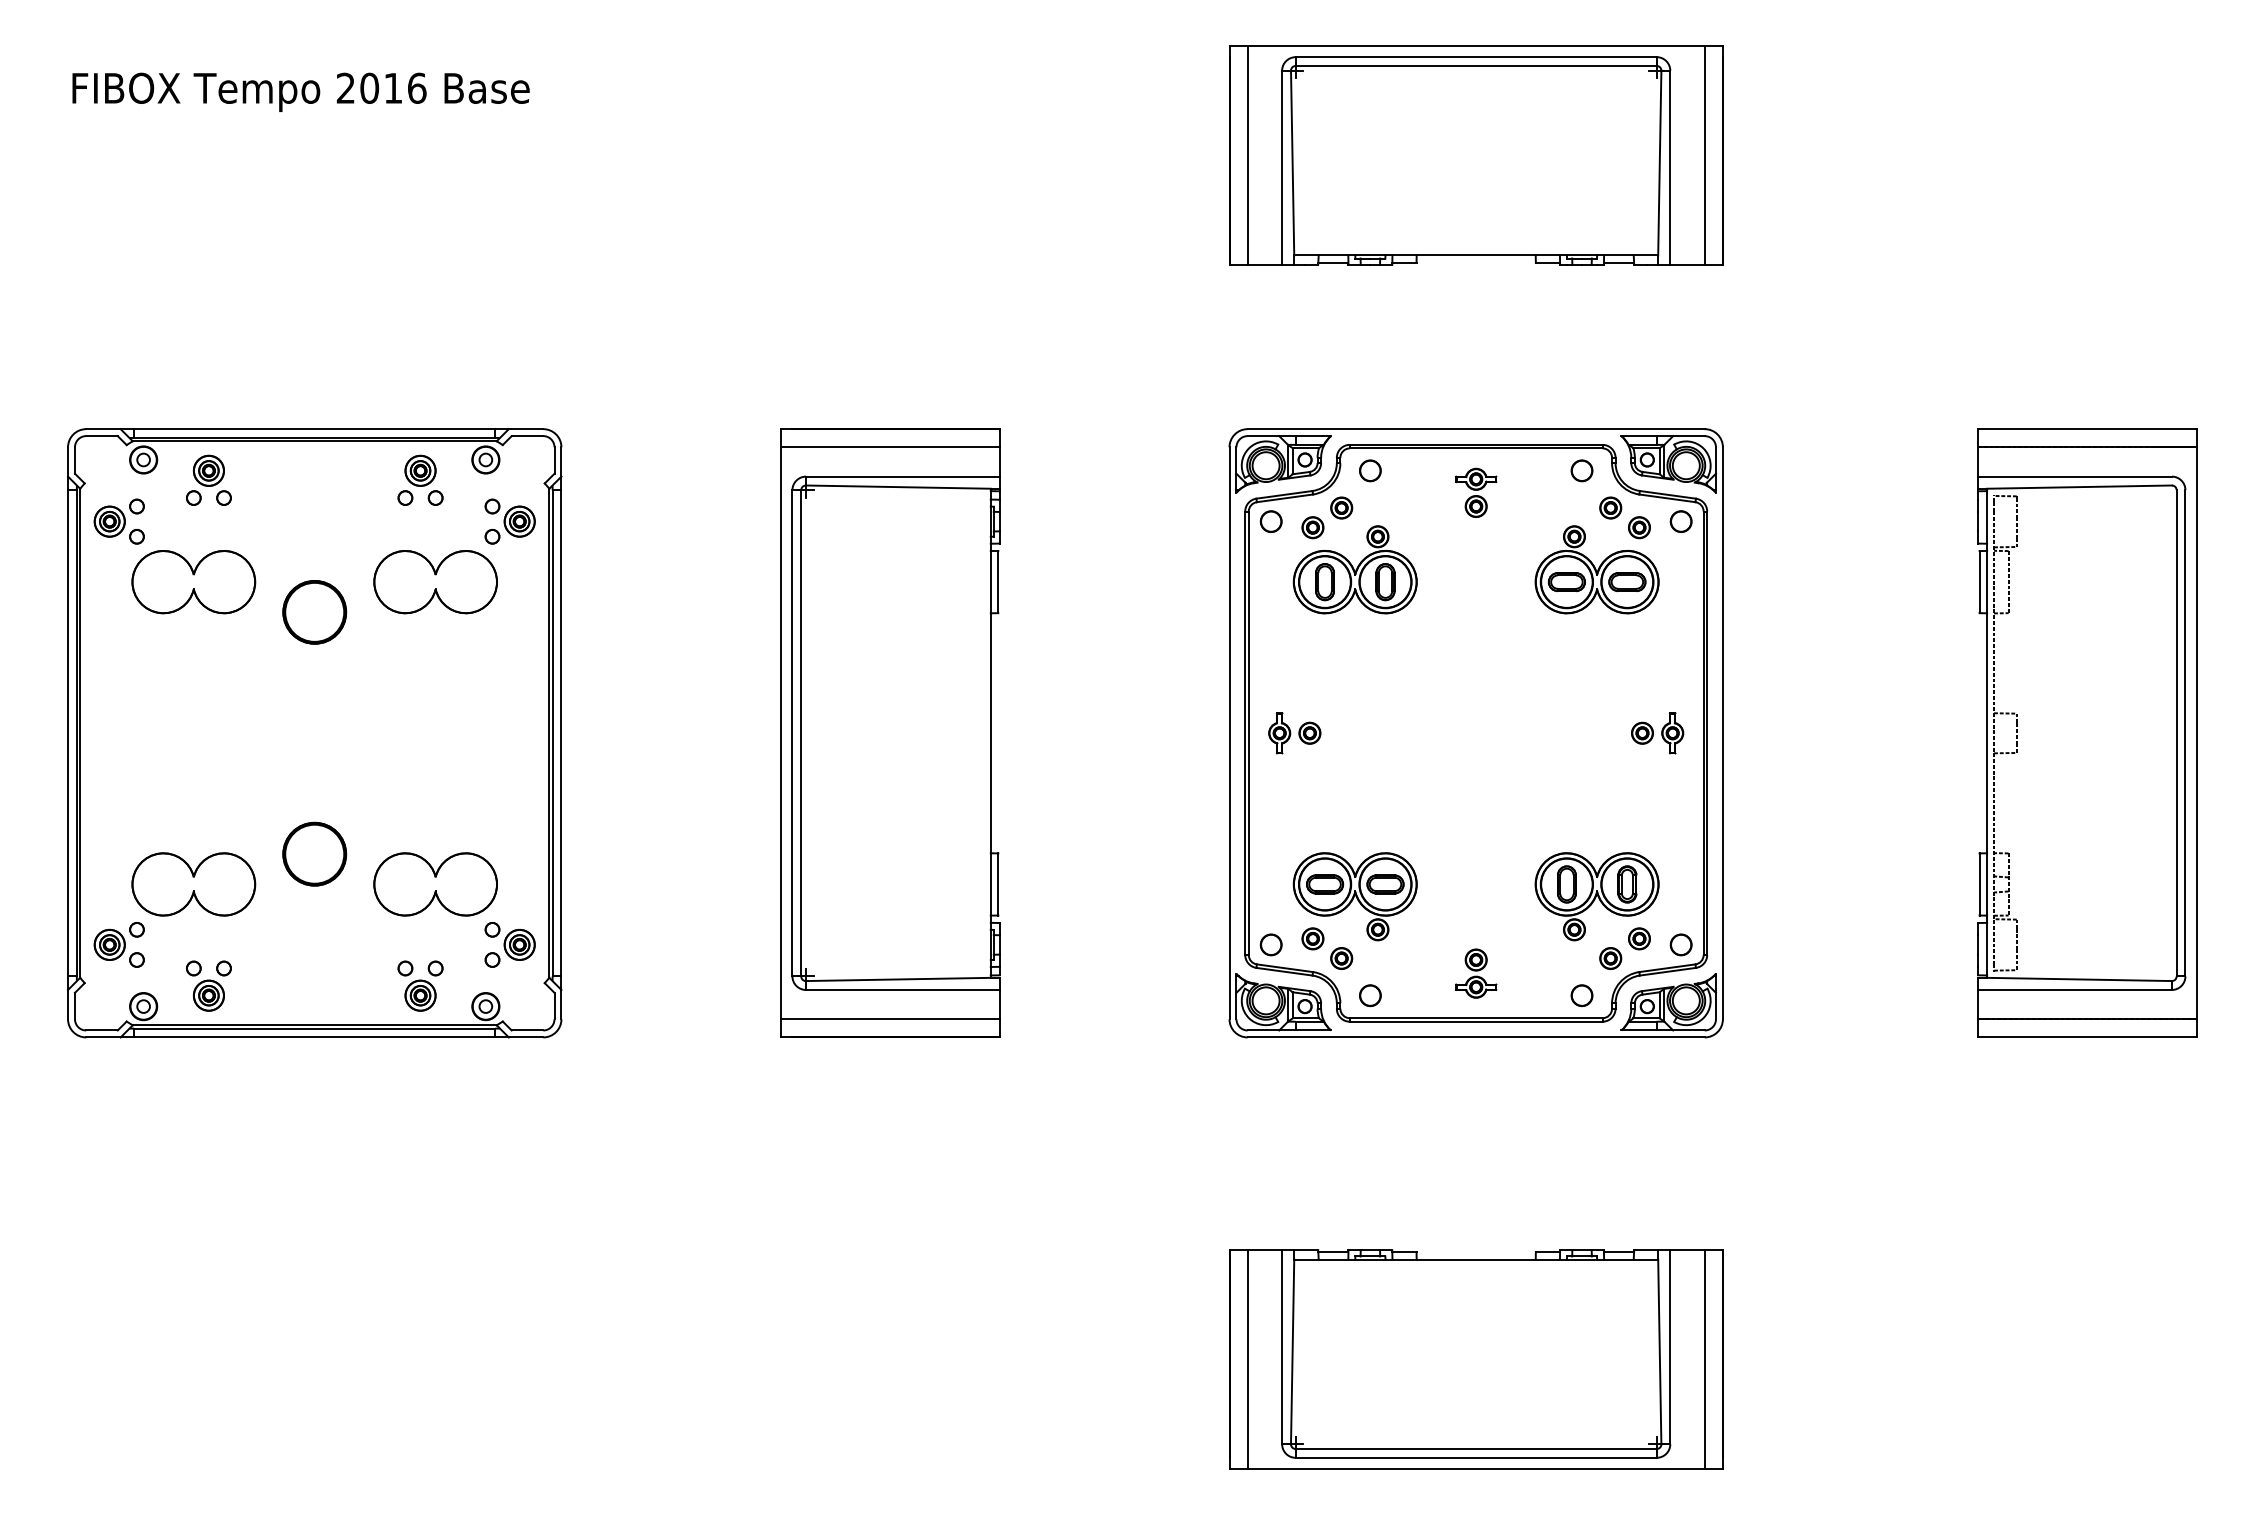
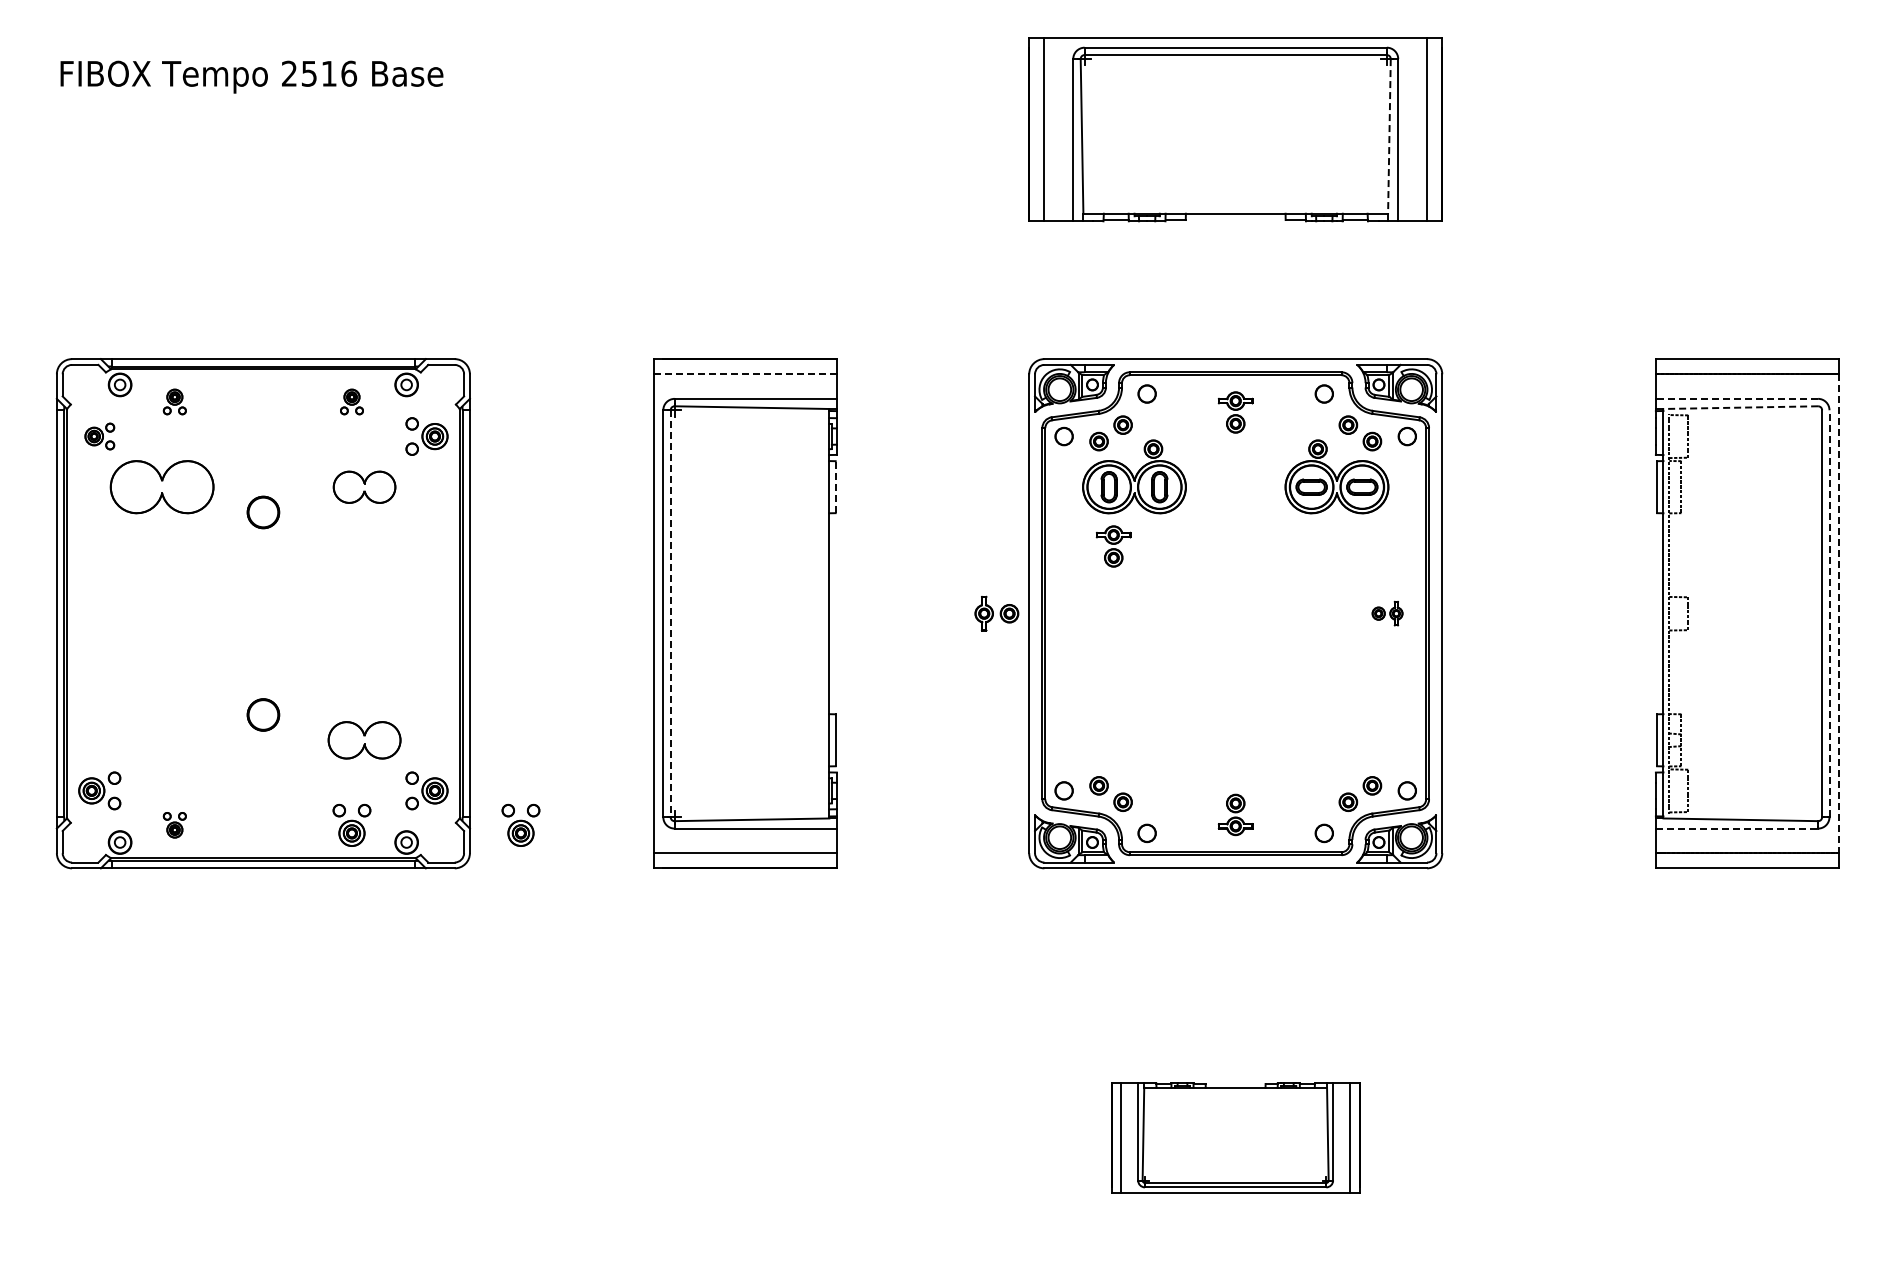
text: (369, 87) -> (309, 73), 2016 -> 2516
line: (1659, 163) -> (1389, 136), solid -> dashed
line: (890, 447) -> (745, 374), solid -> dashed
line: (2074, 476) -> (1736, 398), solid -> dashed
part: (208, 479) -> (174, 401), size x0.6
part: (419, 479) -> (351, 401), size x0.6
line: (2079, 486) -> (1740, 407), solid -> dashed
part: (118, 521) -> (99, 436), size x0.7
part: (435, 582) -> (364, 487), size x0.6
line: (998, 582) -> (835, 487), solid -> dashed
circle: (314, 612) -> (263, 512), size x0.6
part: (1330, 652) -> (1113, 546), added
part: (1294, 733) -> (996, 613), moved
part: (1657, 733) -> (1387, 613), size x0.7
line: (2185, 733) -> (1829, 613), solid -> dashed
line: (801, 734) -> (670, 614), solid -> dashed
line: (2197, 734) -> (1839, 614), solid -> dashed
part: (314, 853) -> (263, 714), size x0.6
part: (193, 884) -> (161, 740), removed
part: (435, 884) -> (364, 740), size x0.7
part: (1355, 896) -> (1134, 750), removed
part: (1596, 896) -> (1336, 750), removed
part: (208, 985) -> (174, 824), size x0.6
part: (621, 985) -> (520, 824), added
line: (2075, 989) -> (1737, 828), solid -> dashed
part: (1475, 1358) -> (1235, 1137), size x0.6

